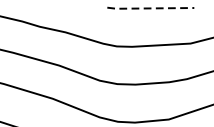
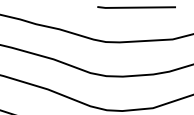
line: (150, 8) -> (136, 7), dashed -> solid

